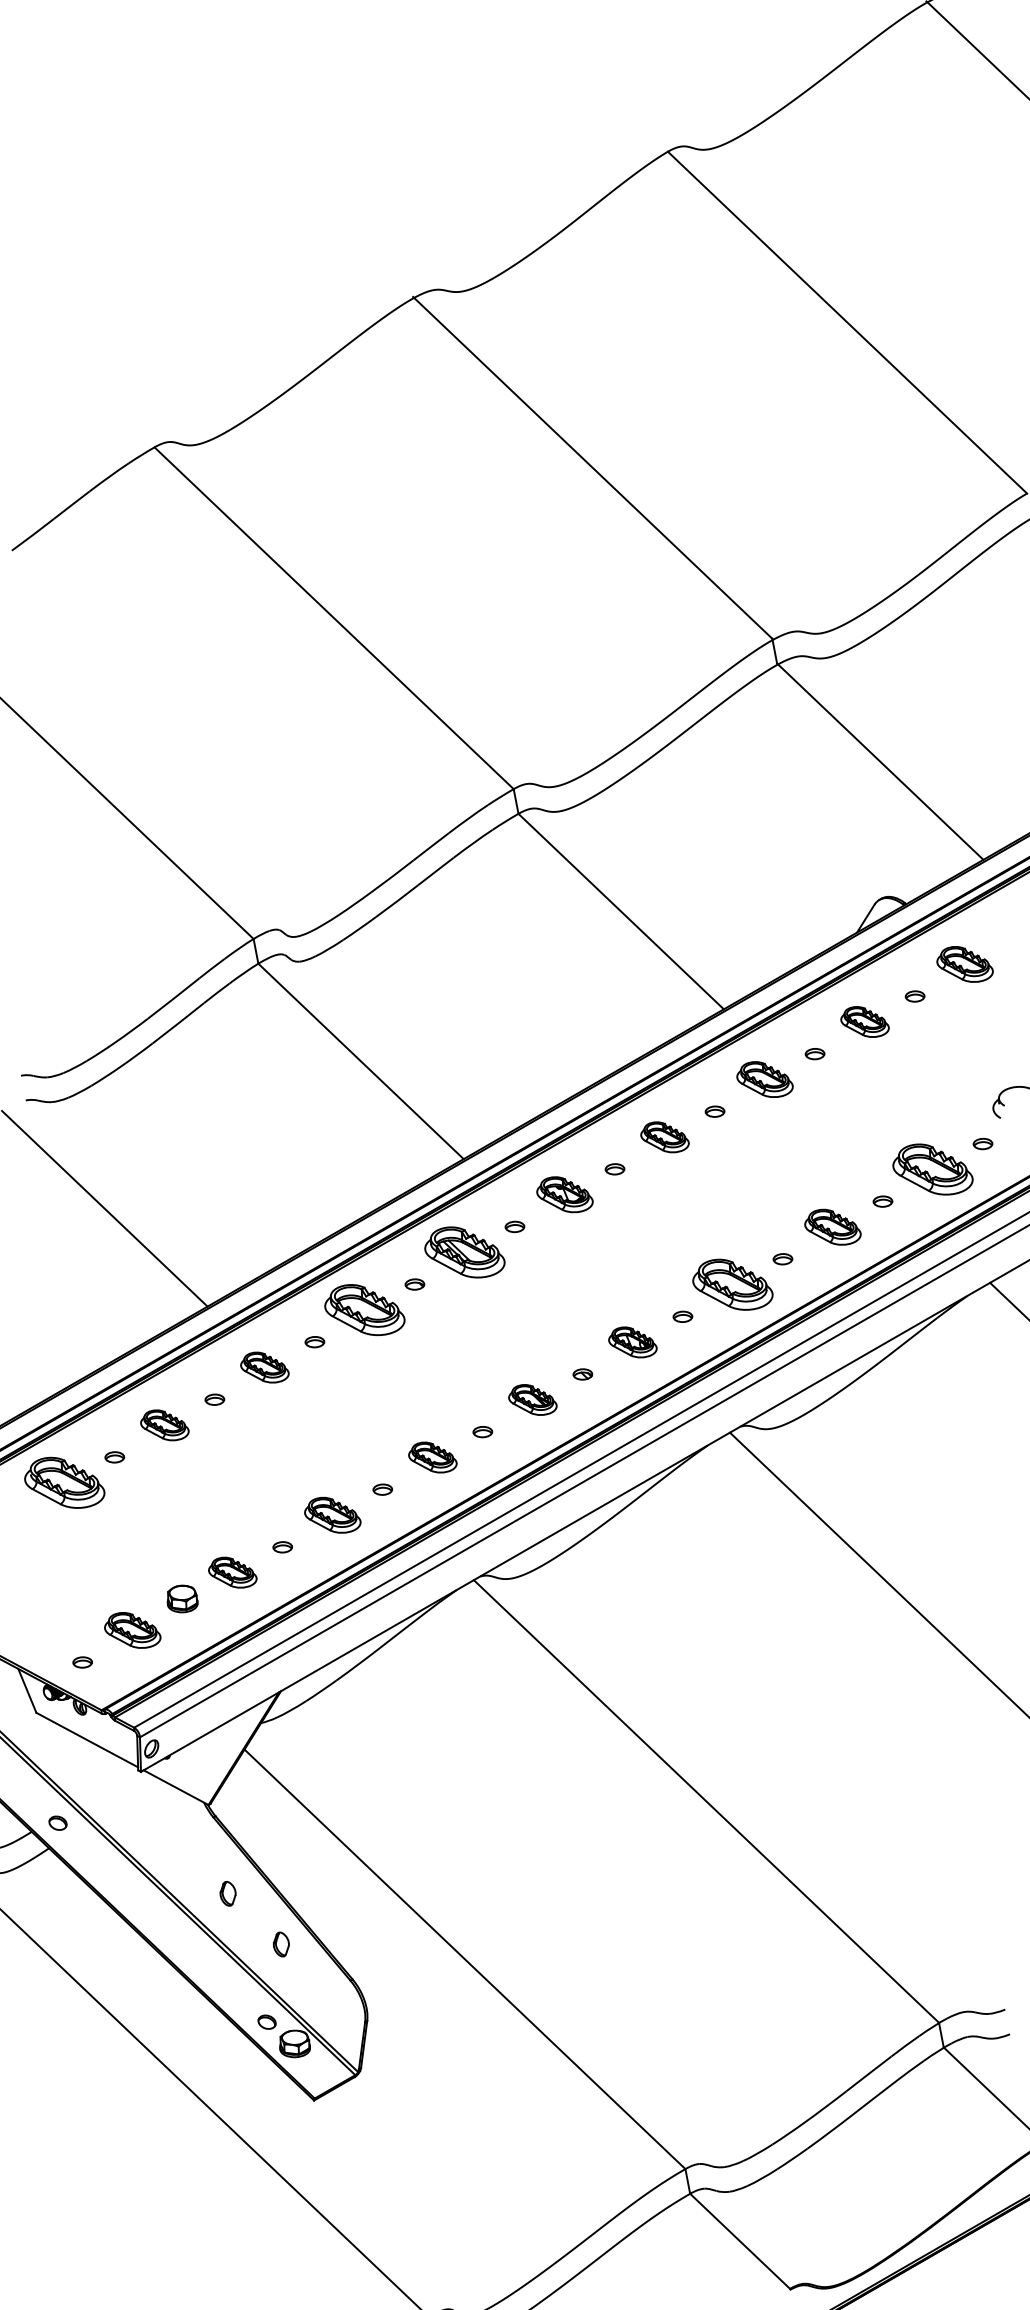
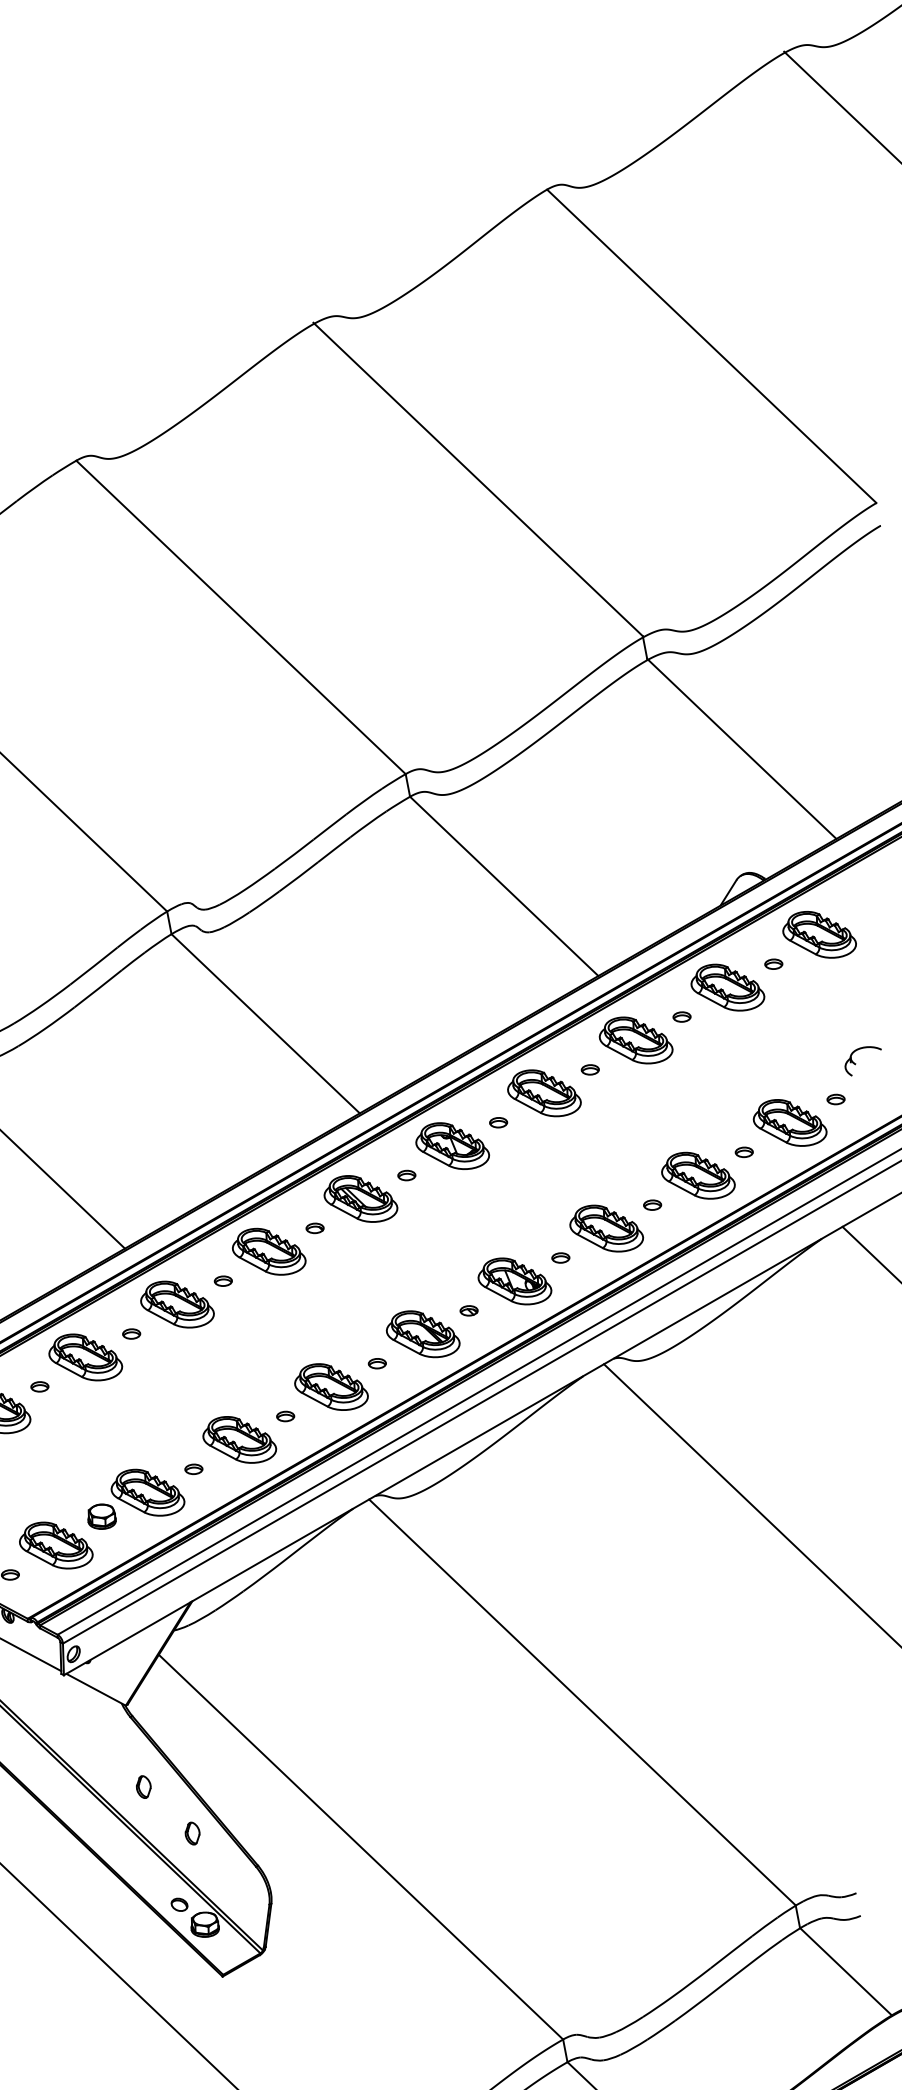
part: (964, 964) -> (819, 934), size x1.43
part: (864, 1021) -> (727, 987), size x1.67
part: (764, 1079) -> (635, 1040), size x1.43
part: (664, 1137) -> (543, 1093), size x1.67
part: (564, 1194) -> (452, 1145), size x1.43
part: (832, 1227) -> (698, 1176), size x1.43
part: (632, 1342) -> (514, 1281), size x1.67
part: (264, 1367) -> (177, 1304), size x1.67
part: (532, 1399) -> (422, 1333), size x1.67
part: (164, 1425) -> (85, 1357), size x1.67
part: (432, 1457) -> (331, 1386), size x1.67
part: (332, 1515) -> (239, 1440), size x1.43
part: (232, 1572) -> (147, 1492), size x1.67
part: (132, 1630) -> (56, 1545), size x1.43

